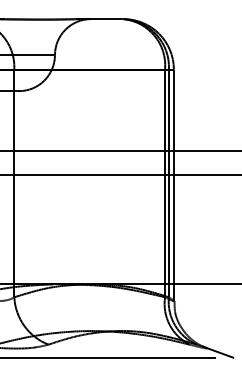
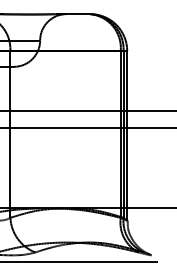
line: (218, 352) -> (159, 258), removed

